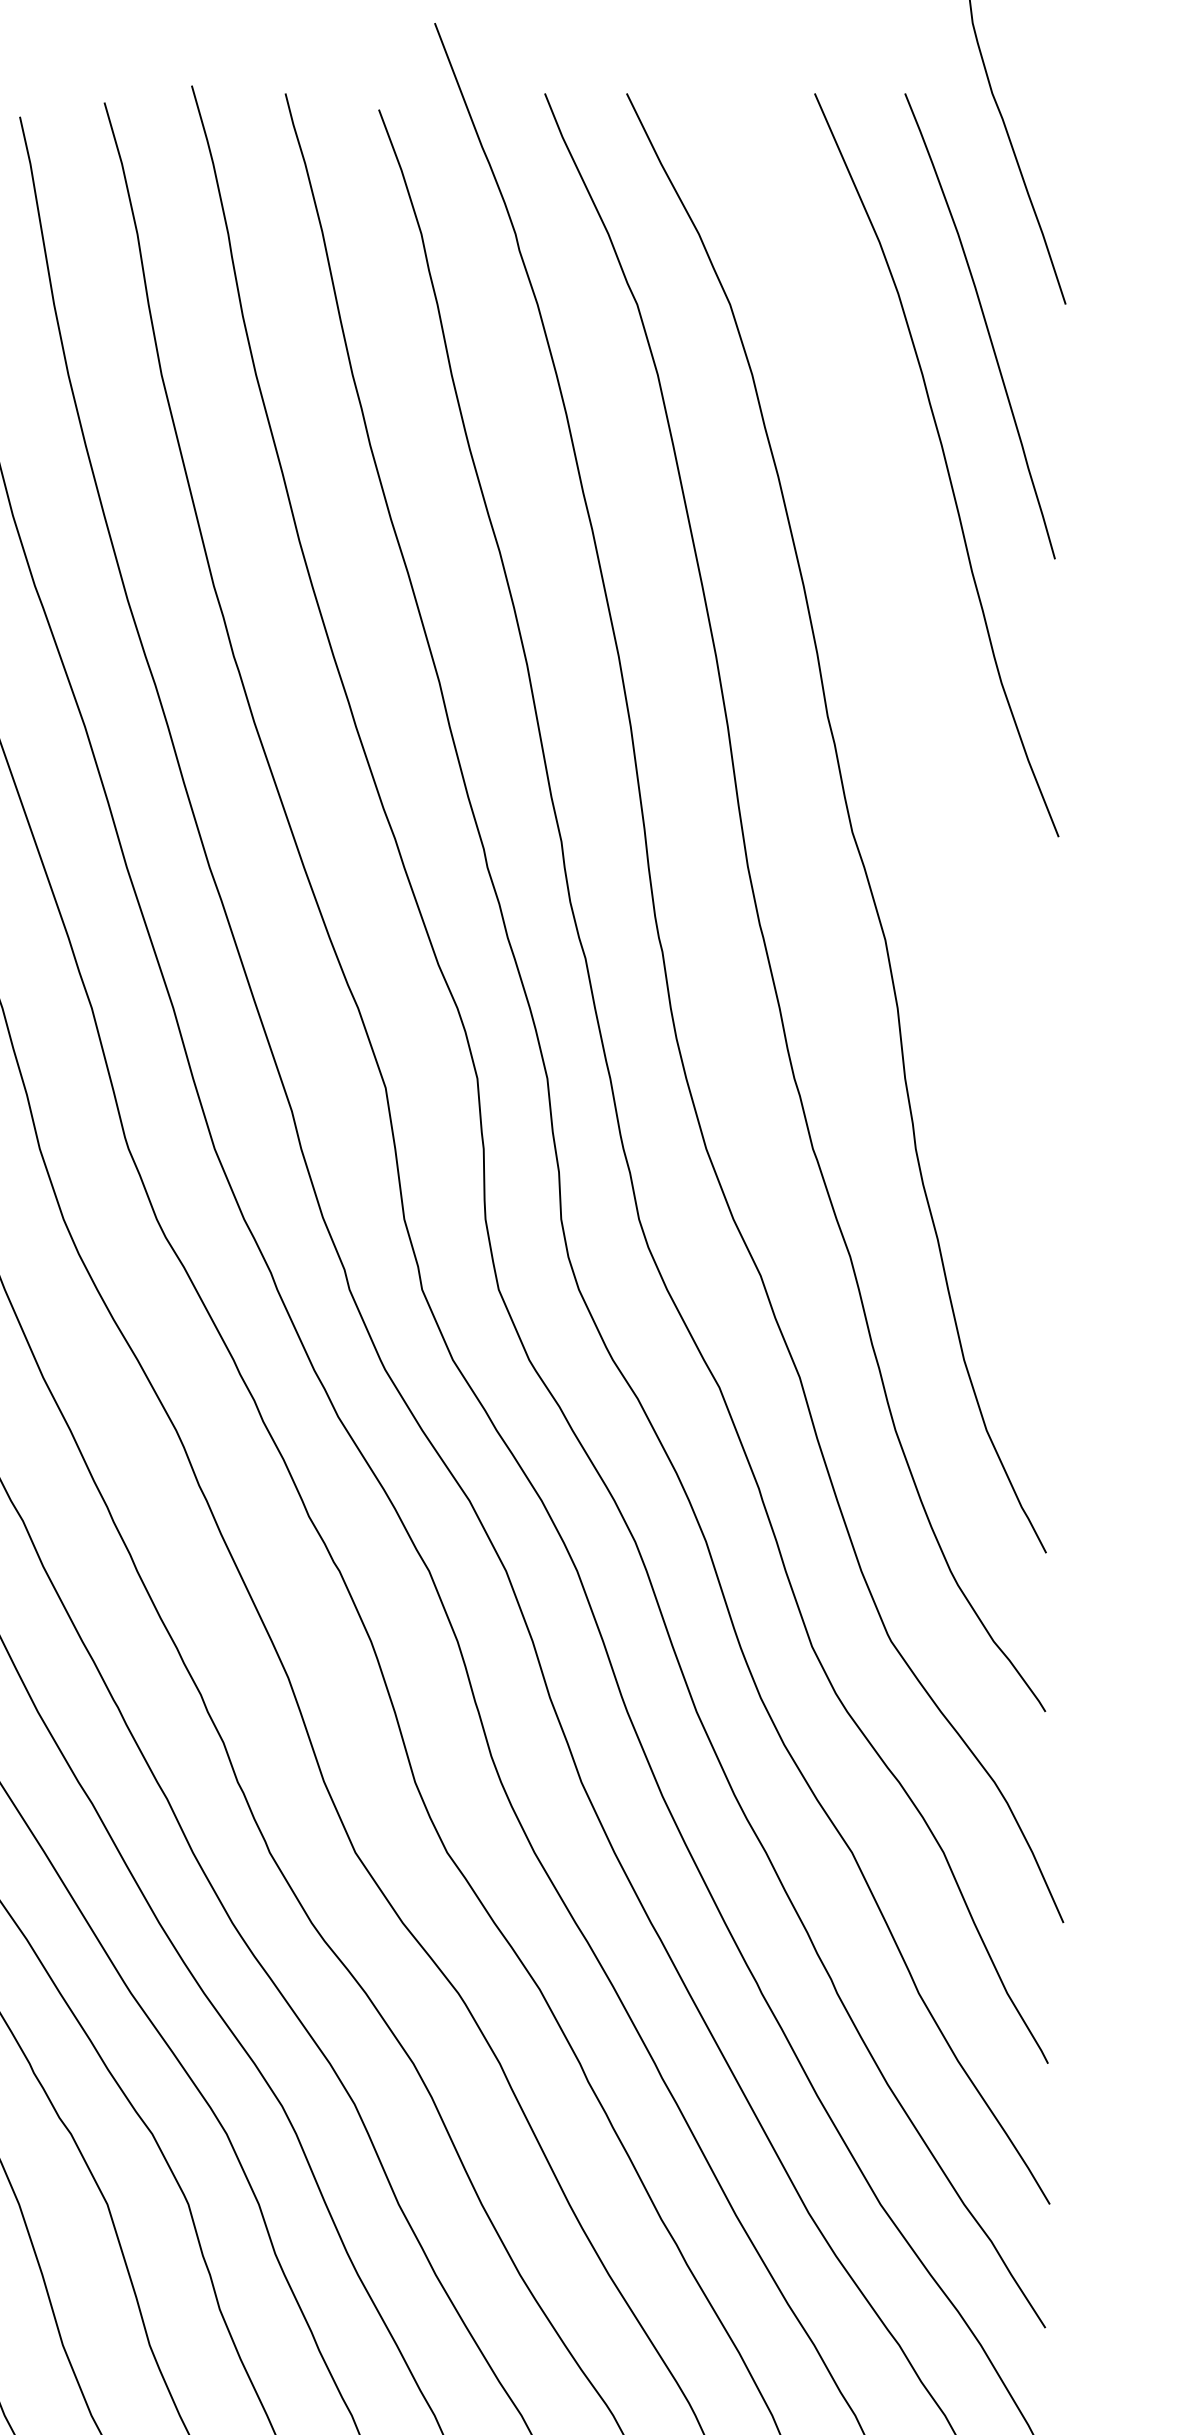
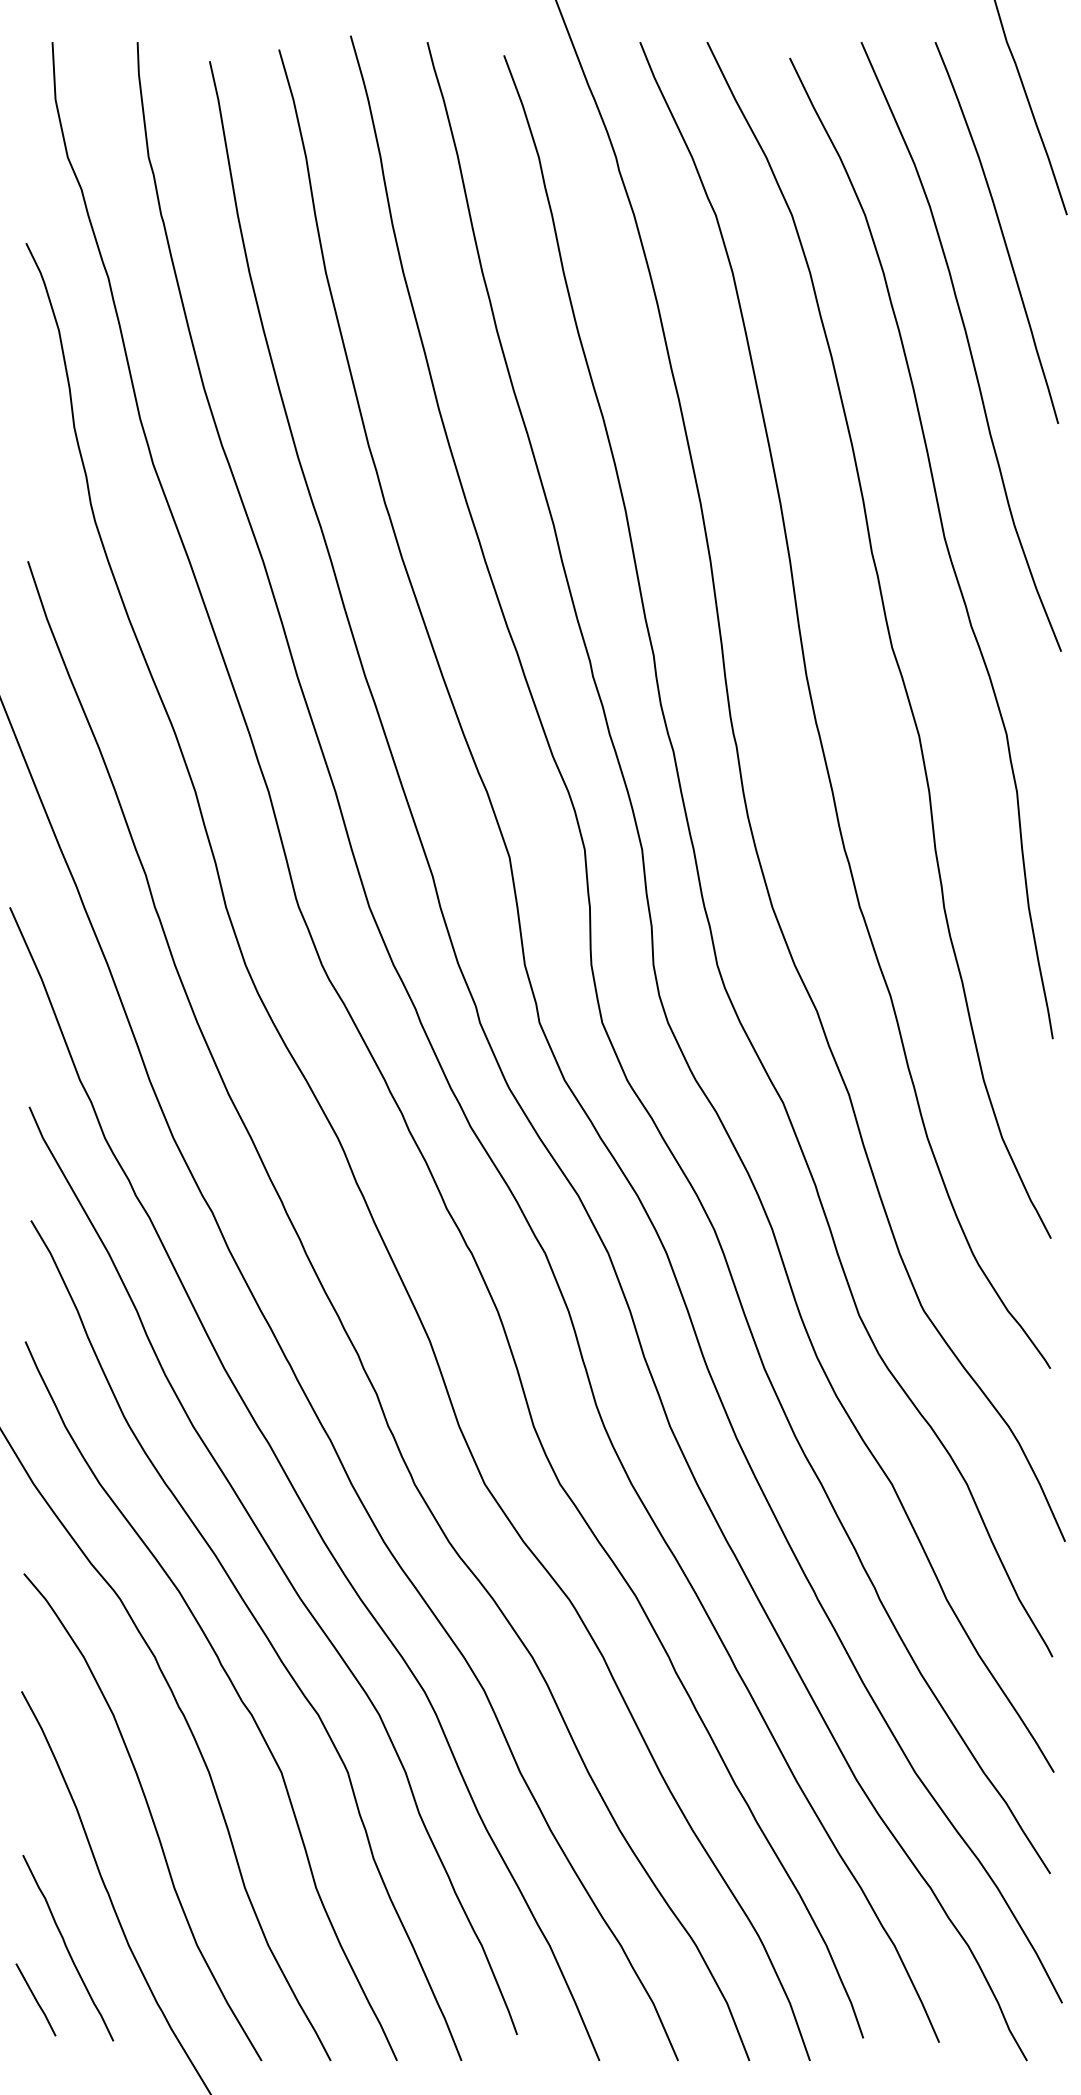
curve: (916, 702) -> (944, 541), added

